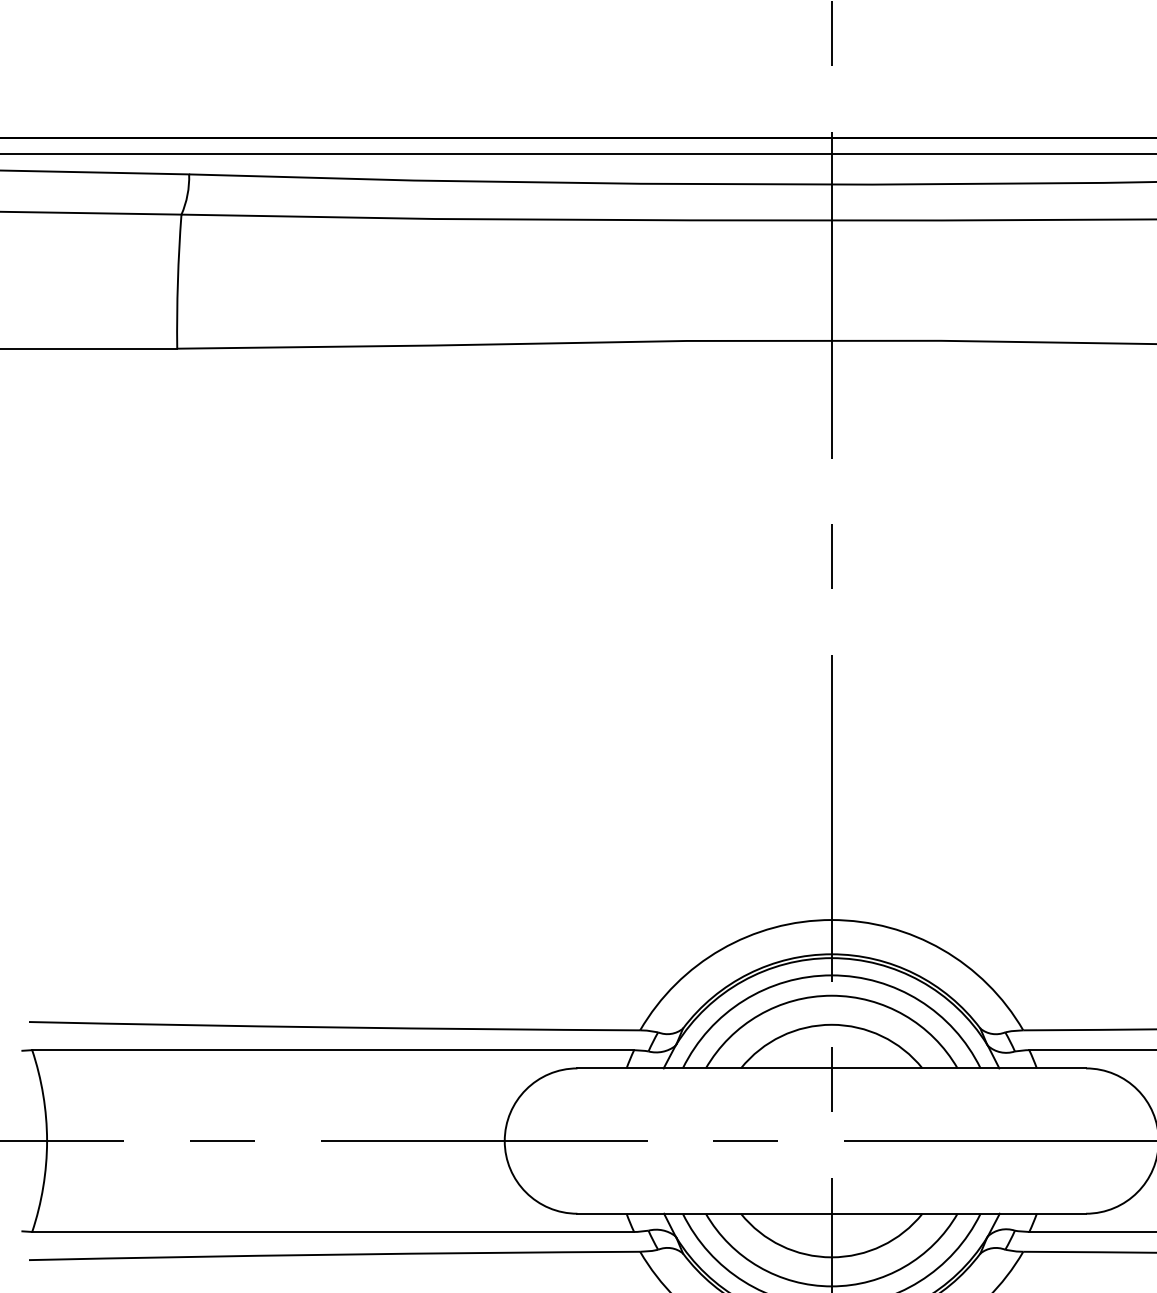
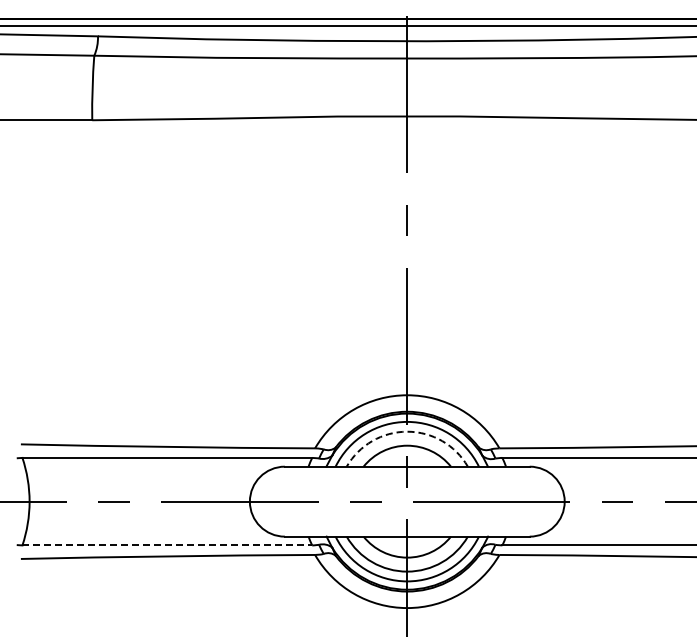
arc: (832, 995) -> (407, 431), solid -> dashed
line: (333, 1232) -> (167, 545), solid -> dashed

